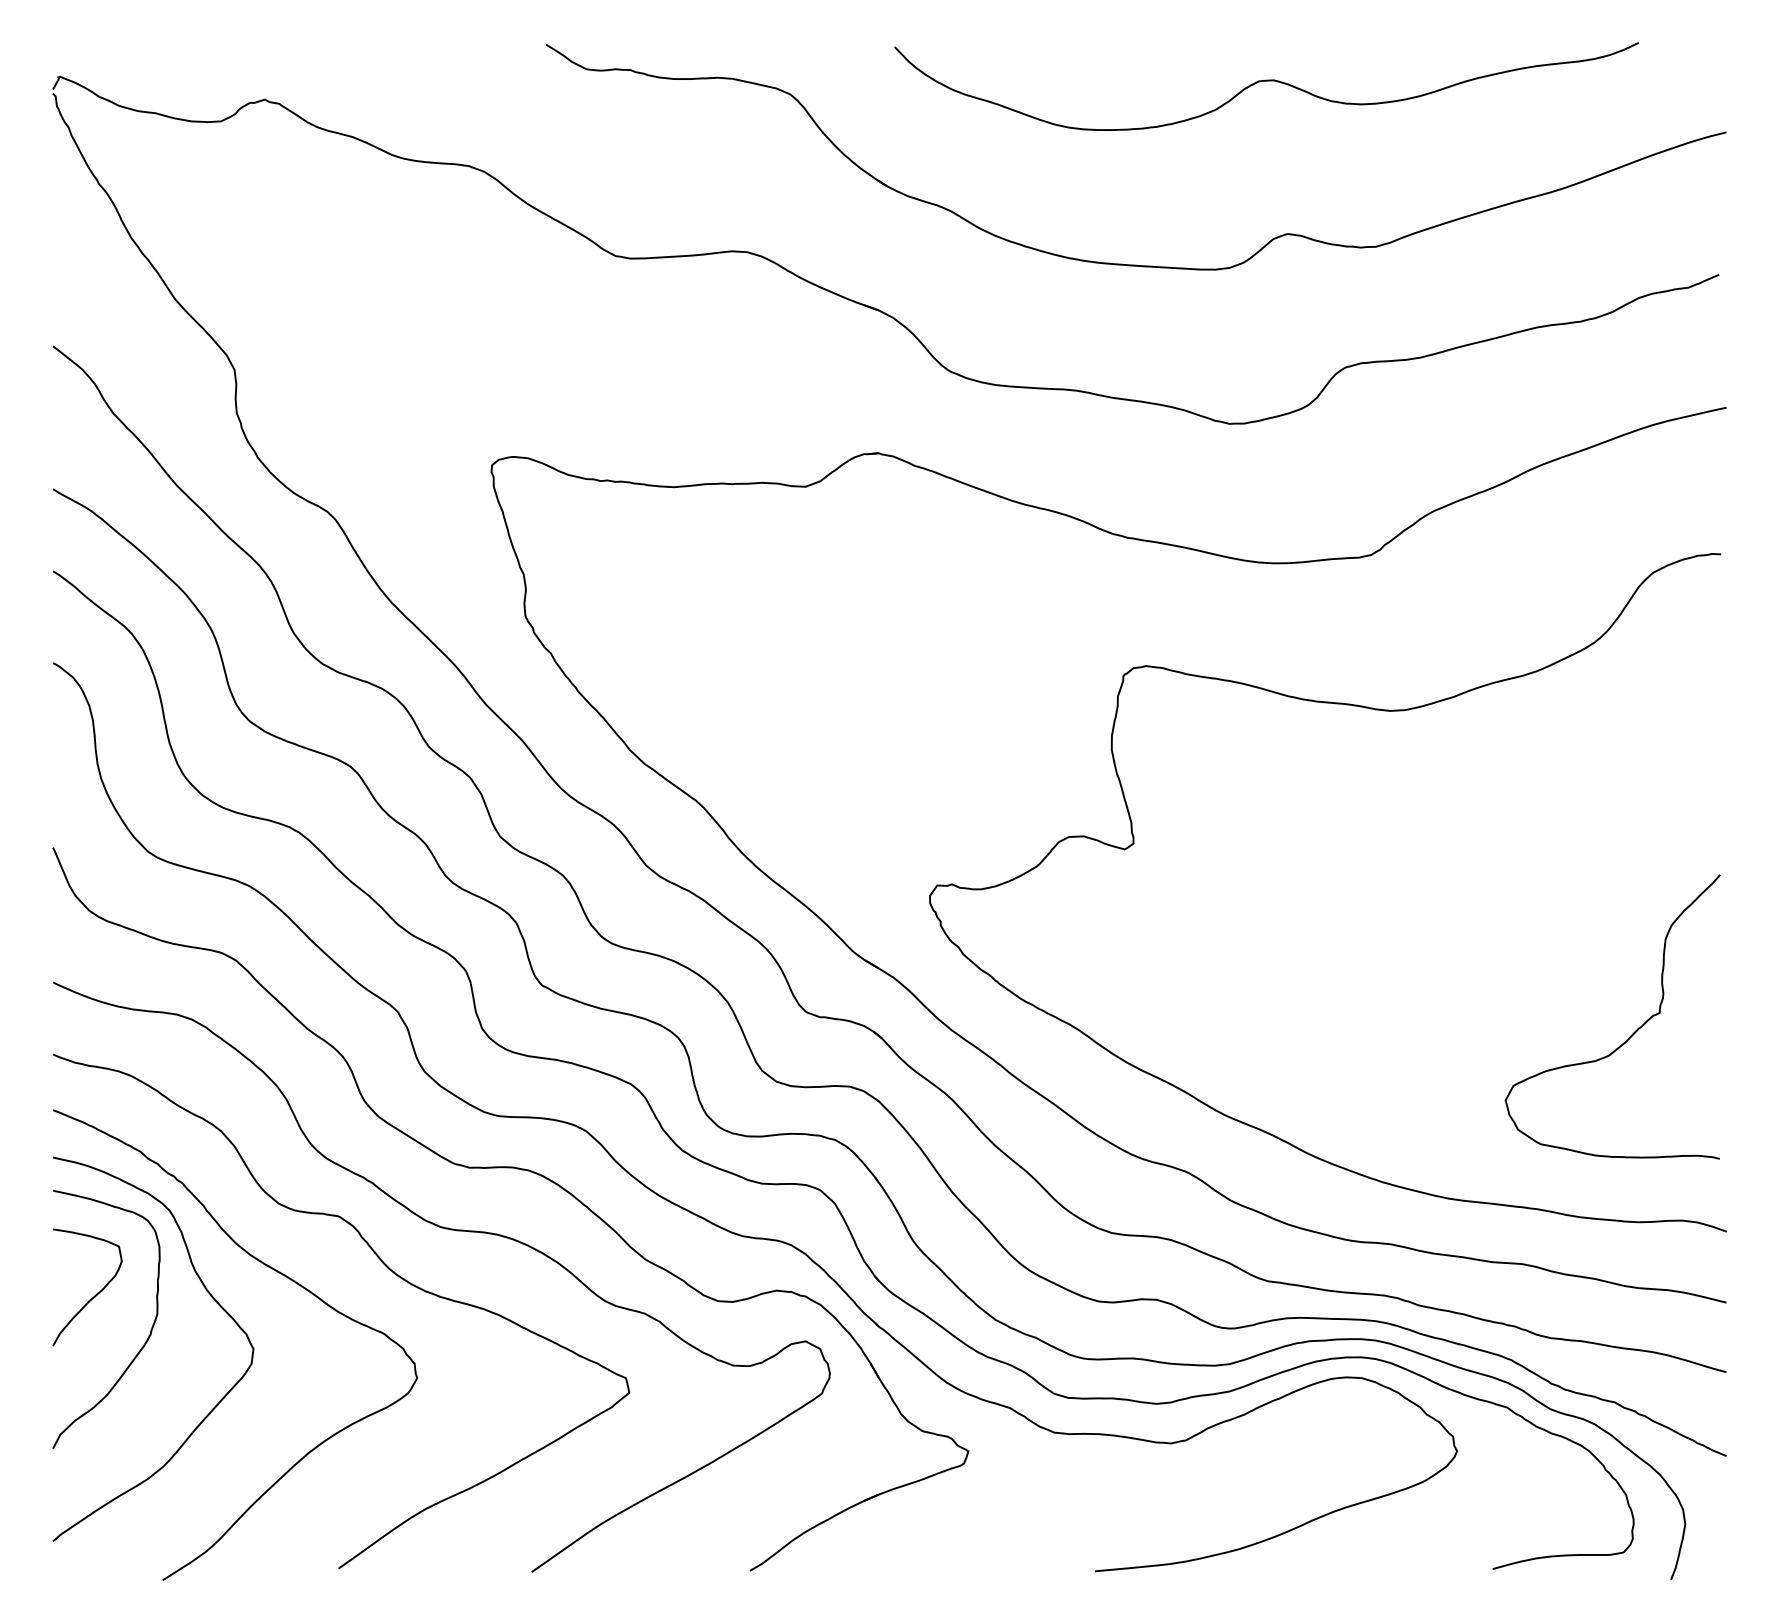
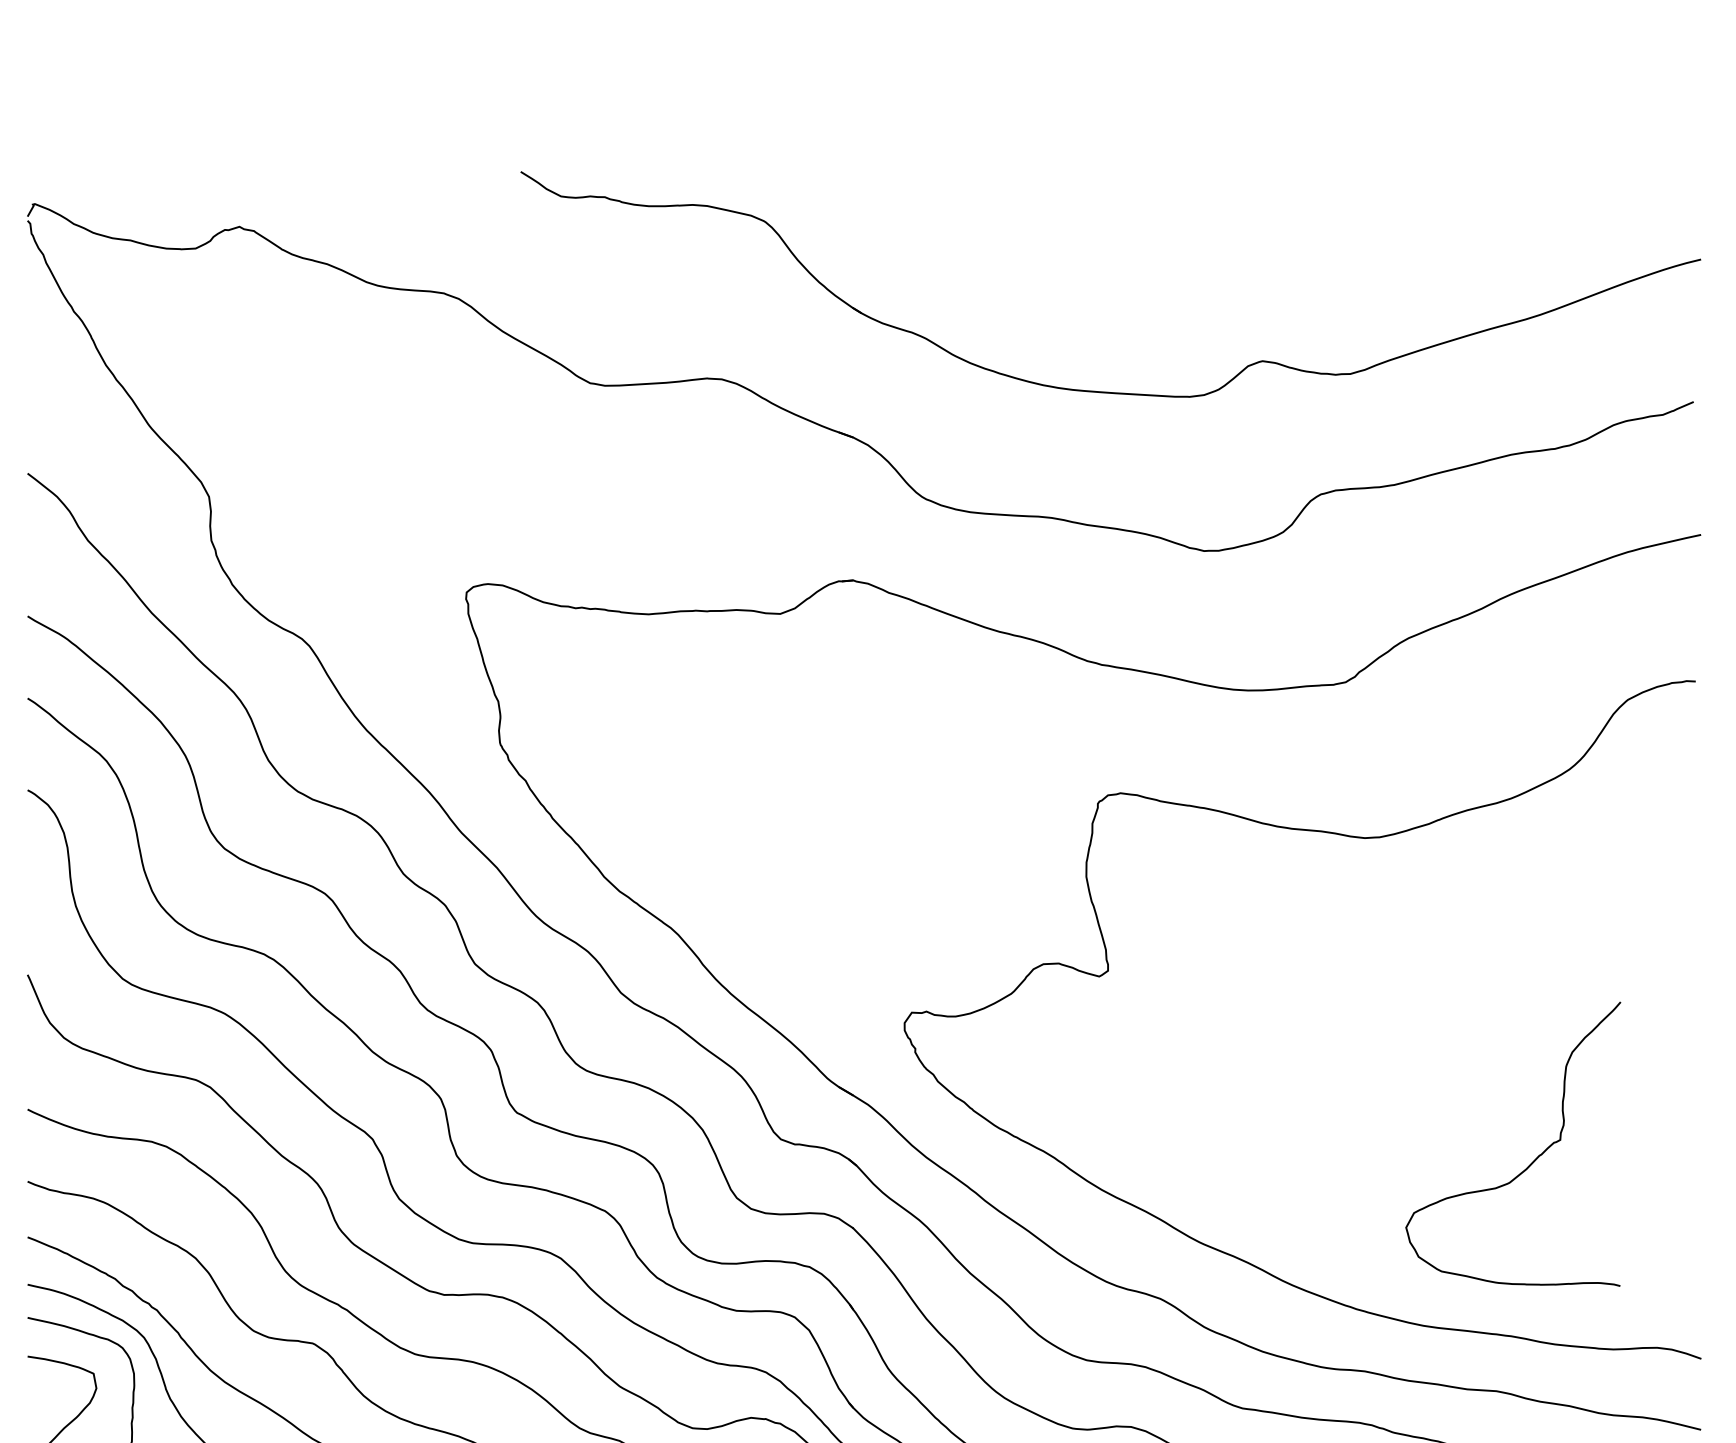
curve: (1266, 81) -> (1241, 208), removed
curve: (1631, 1034) -> (1532, 1161), moved

